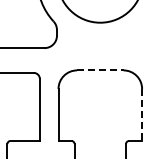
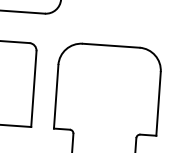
line: (100, 70) -> (111, 45), dashed -> solid
line: (142, 115) -> (158, 104), dashed -> solid

